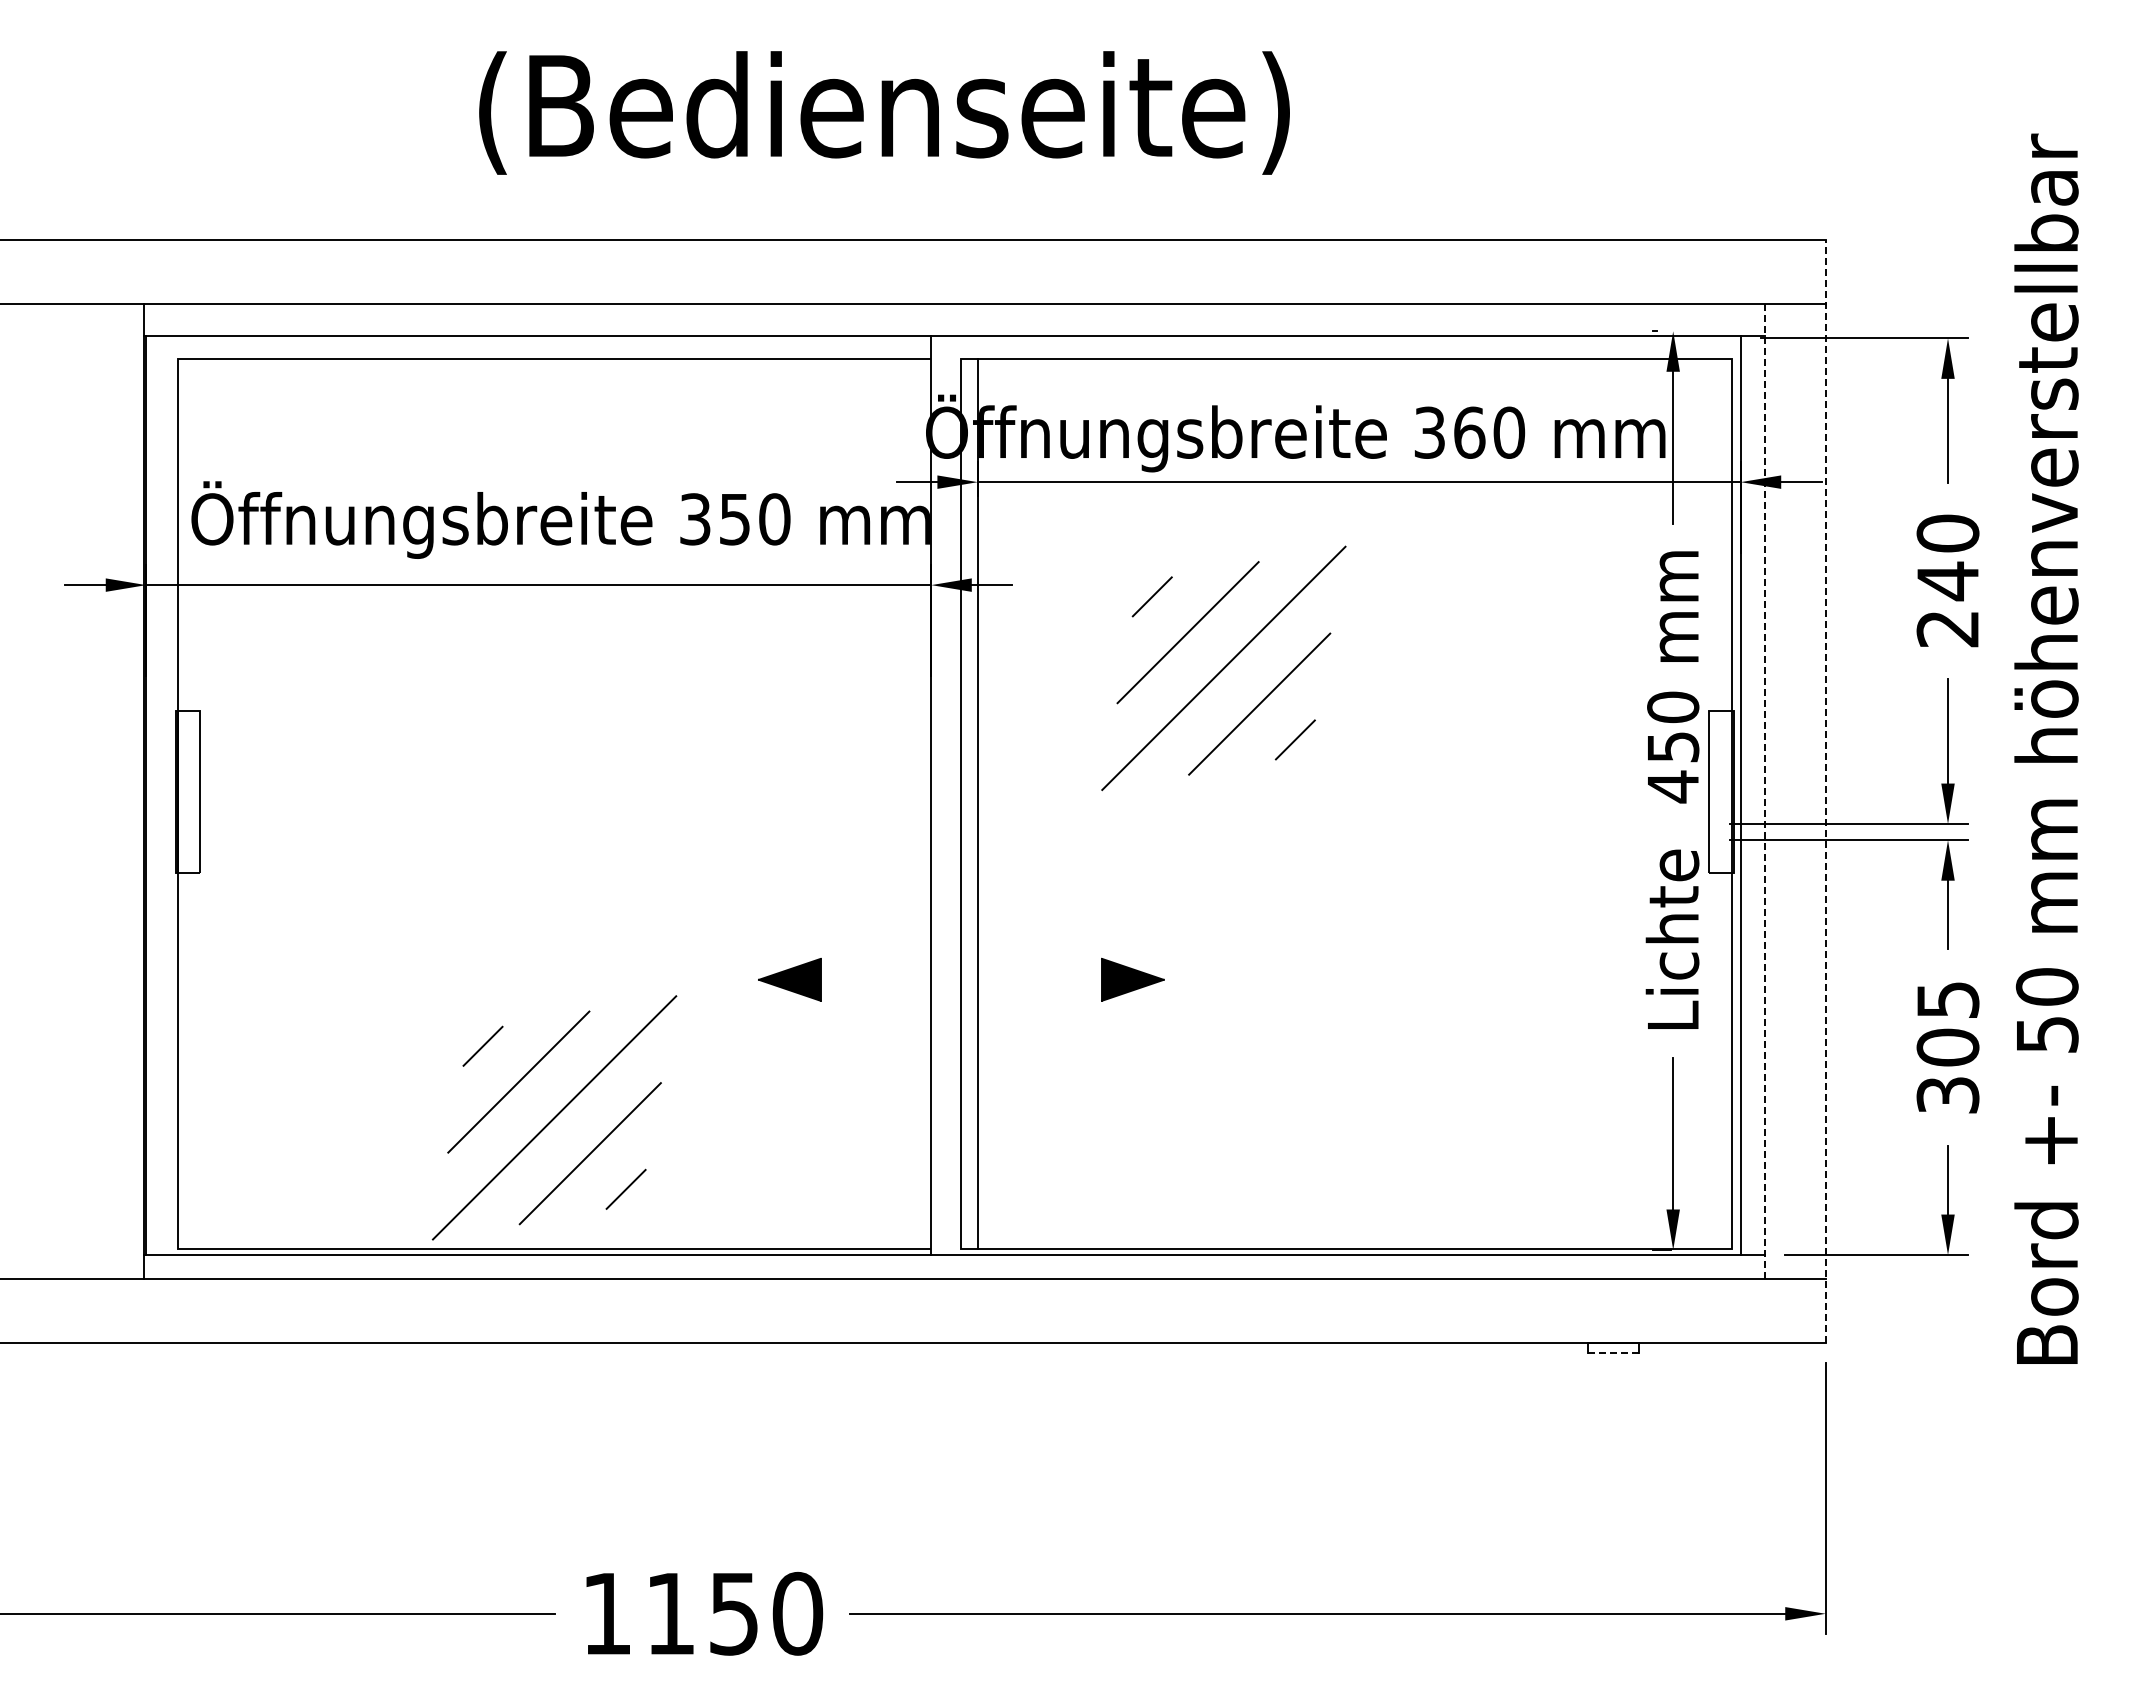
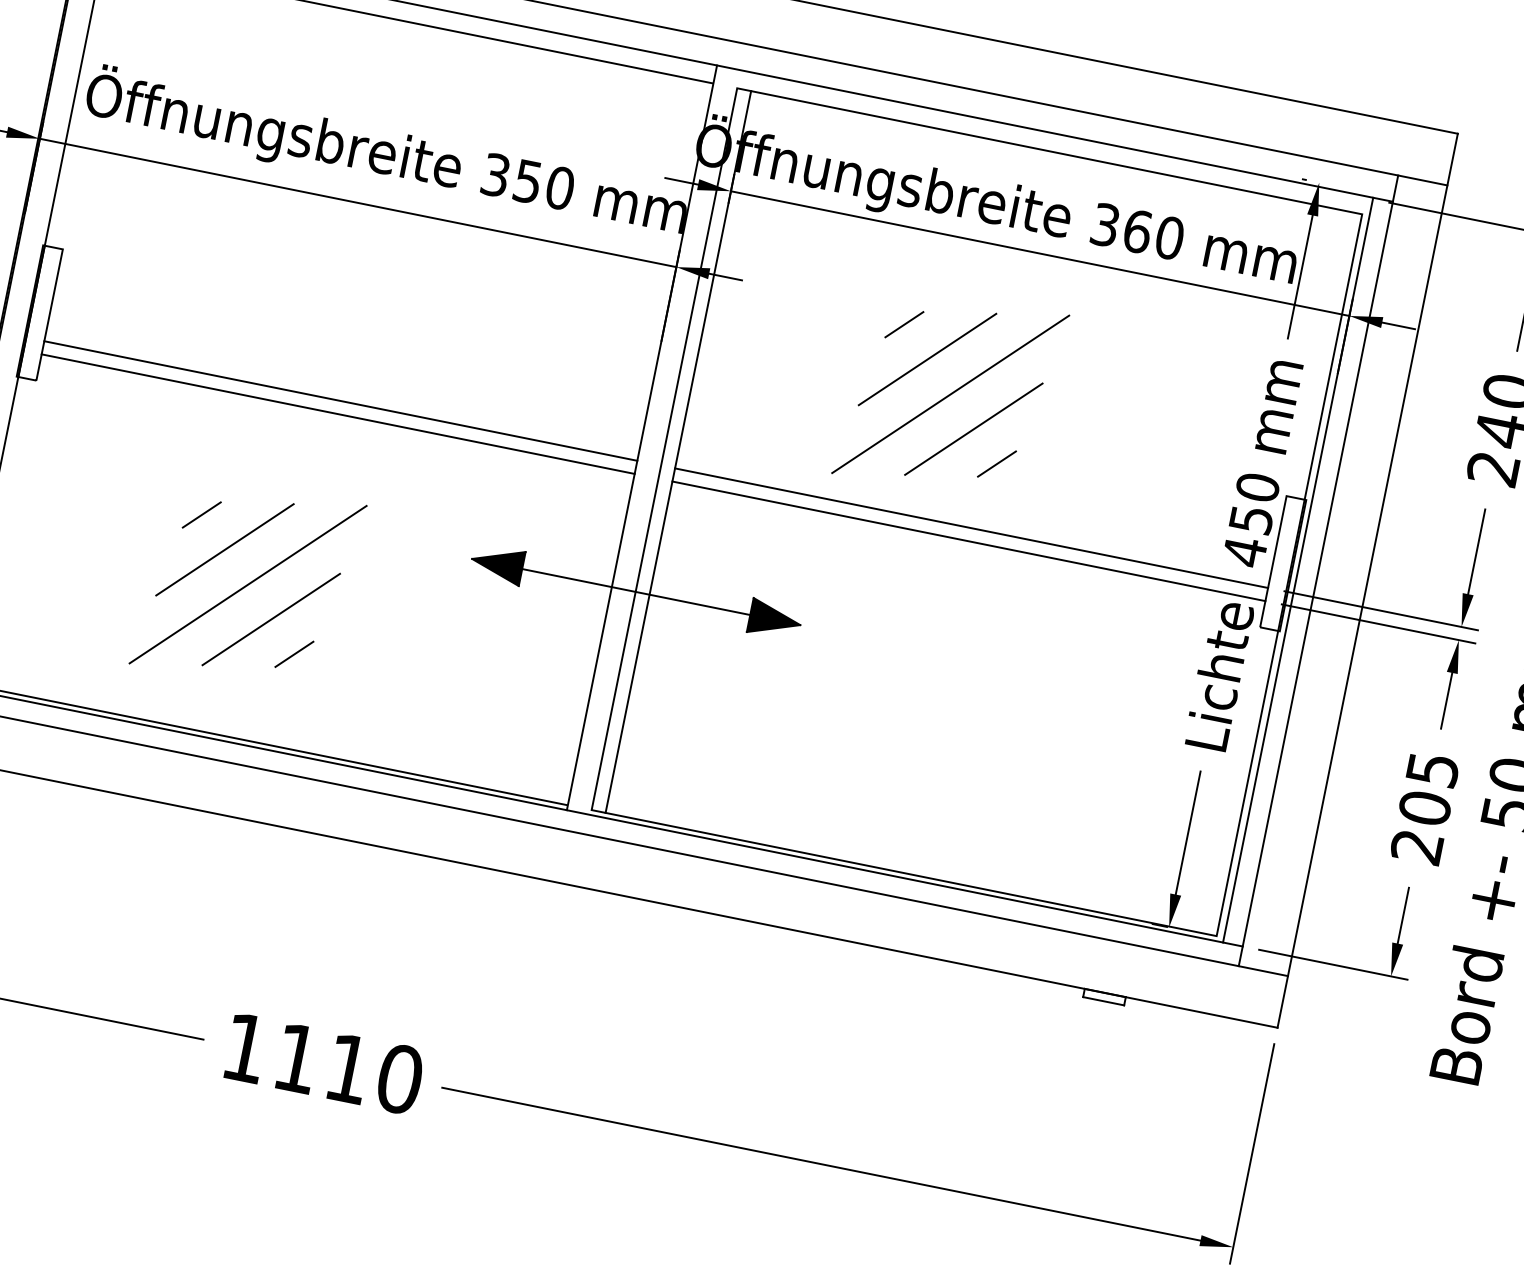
part: (1223, 668) -> (950, 394), moved
line: (1765, 791) -> (1318, 570), dashed -> solid
line: (1825, 791) -> (1367, 580), dashed -> solid
line: (565, 824) -> (340, 401), added
line: (1343, 824) -> (971, 528), added
line: (565, 840) -> (338, 414), added
line: (1343, 840) -> (968, 541), added
line: (961, 979) -> (636, 591), added
text: (1947, 1095) -> (1416, 846), 305 -> 205
part: (554, 1117) -> (248, 584), moved
line: (1612, 1353) -> (1103, 1001), dashed -> solid
text: (733, 1614) -> (347, 1069), 1150 -> 1110

